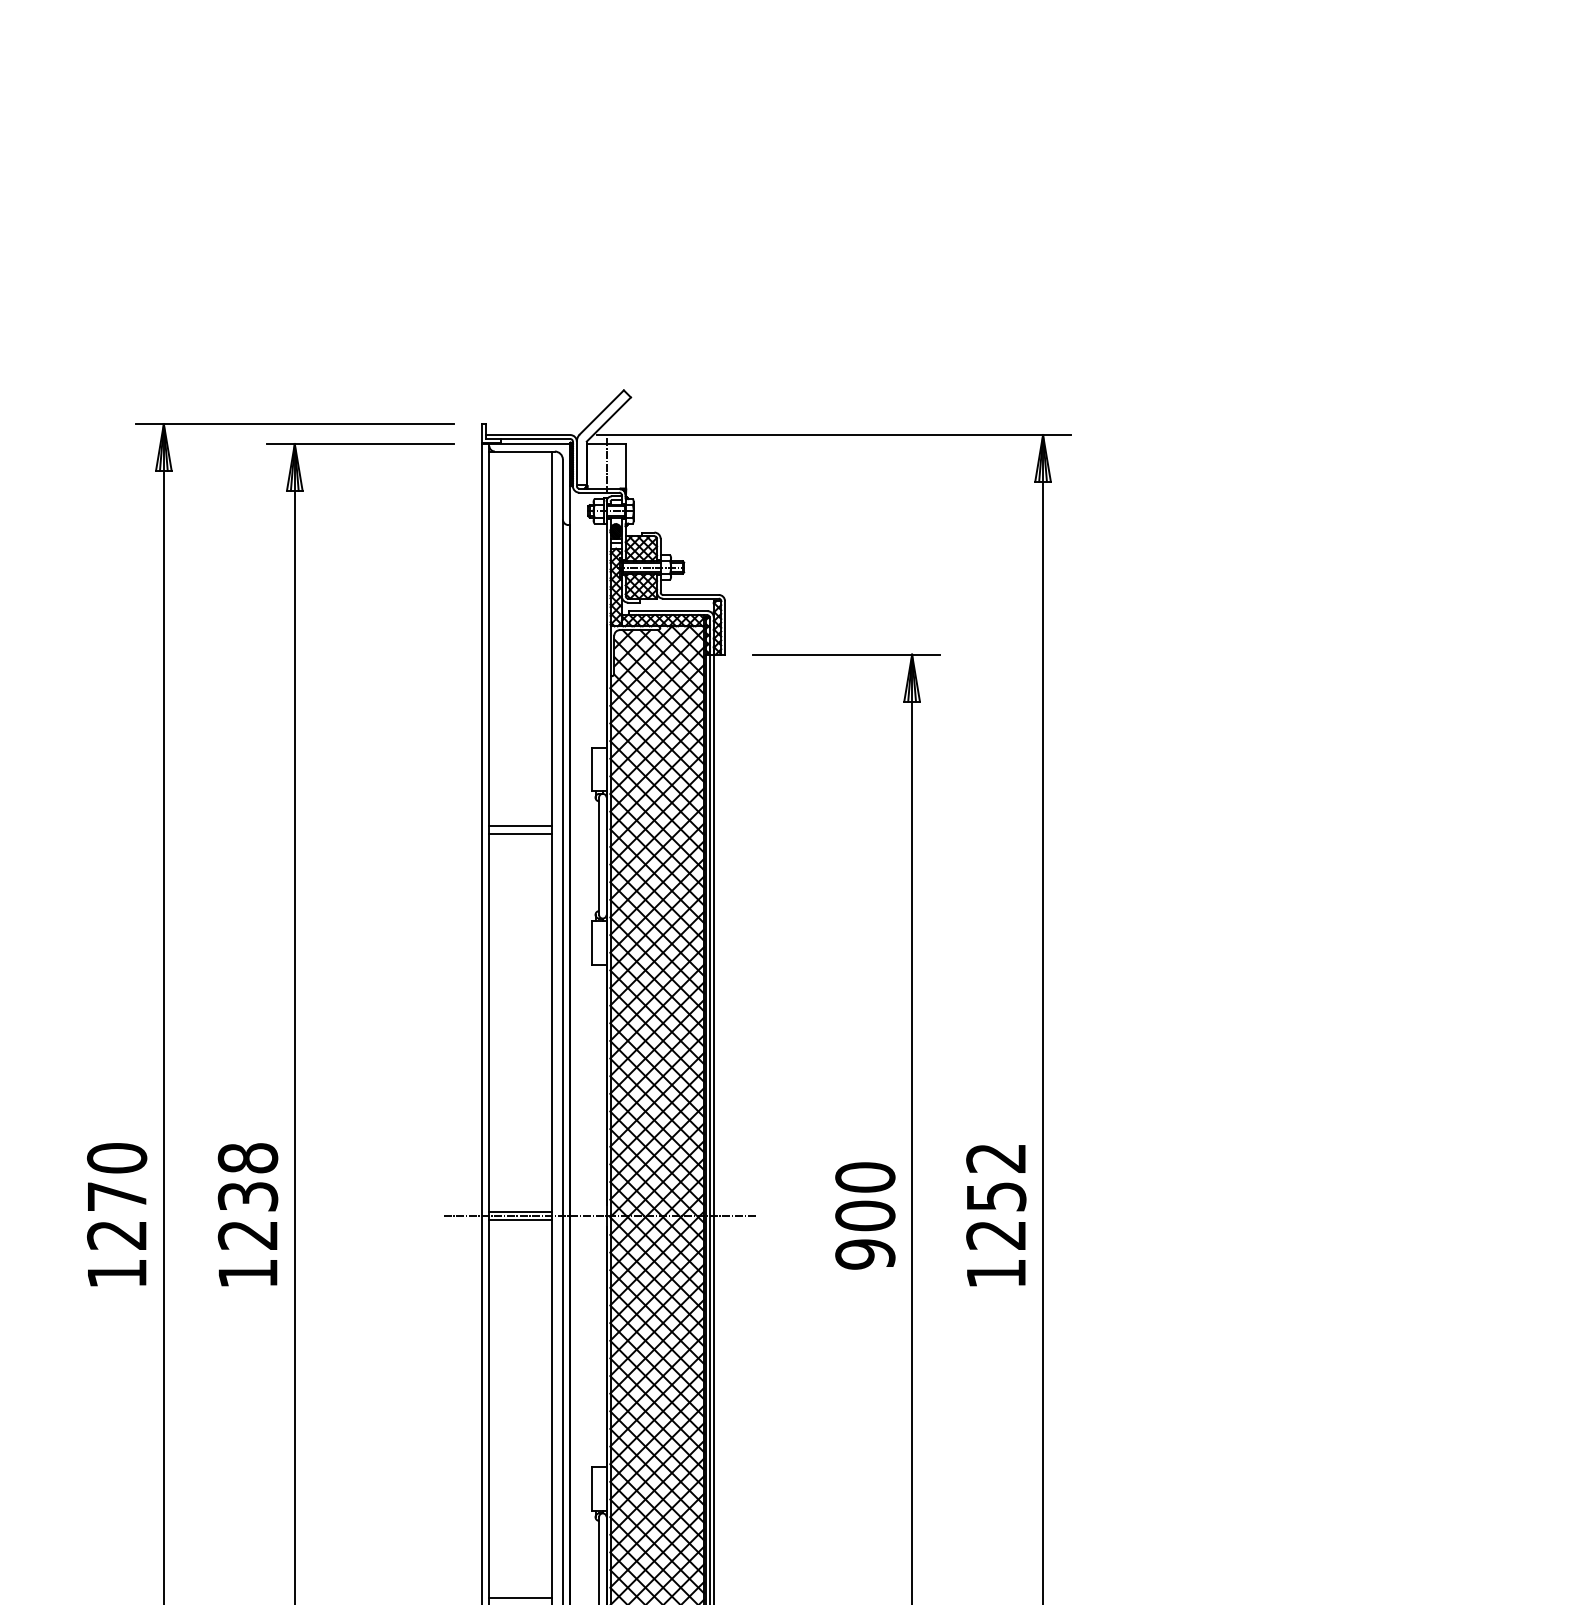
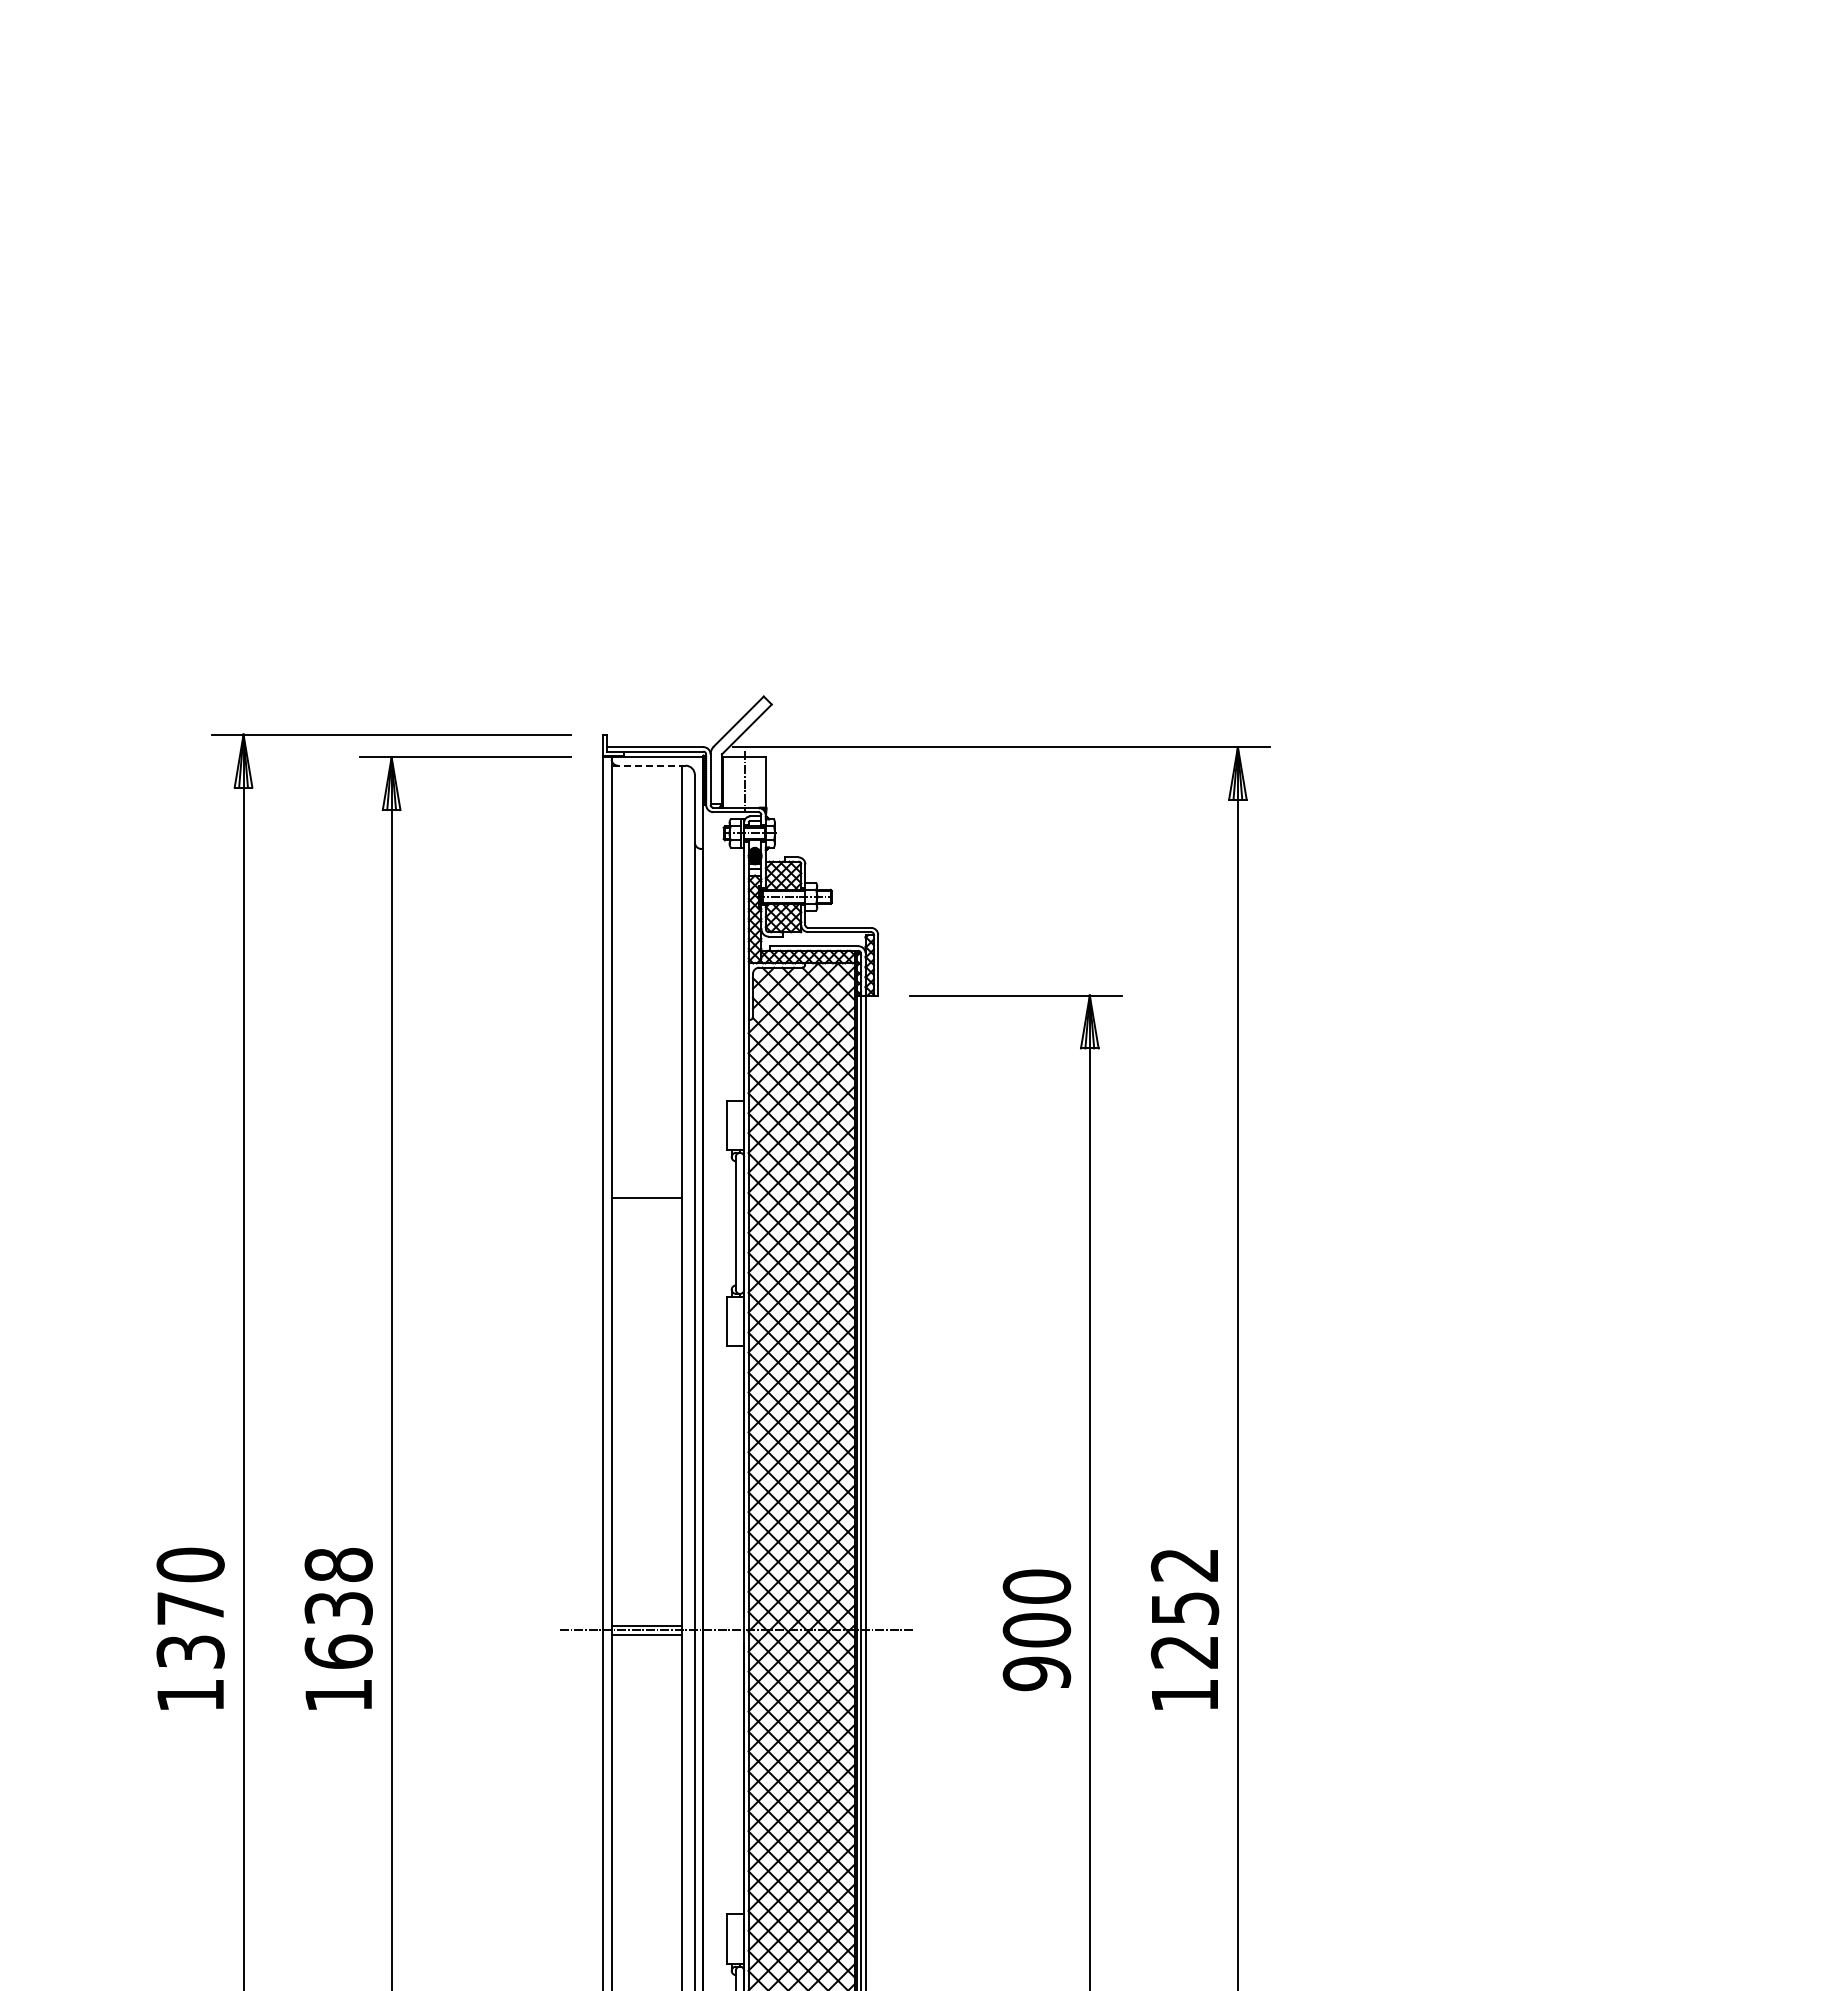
line: (521, 451) -> (648, 765), solid -> dashed
line: (520, 826) -> (646, 1189), removed
text: (116, 1234) -> (190, 1651), 1270 -> 1370
text: (247, 1234) -> (338, 1651), 1238 -> 1638

